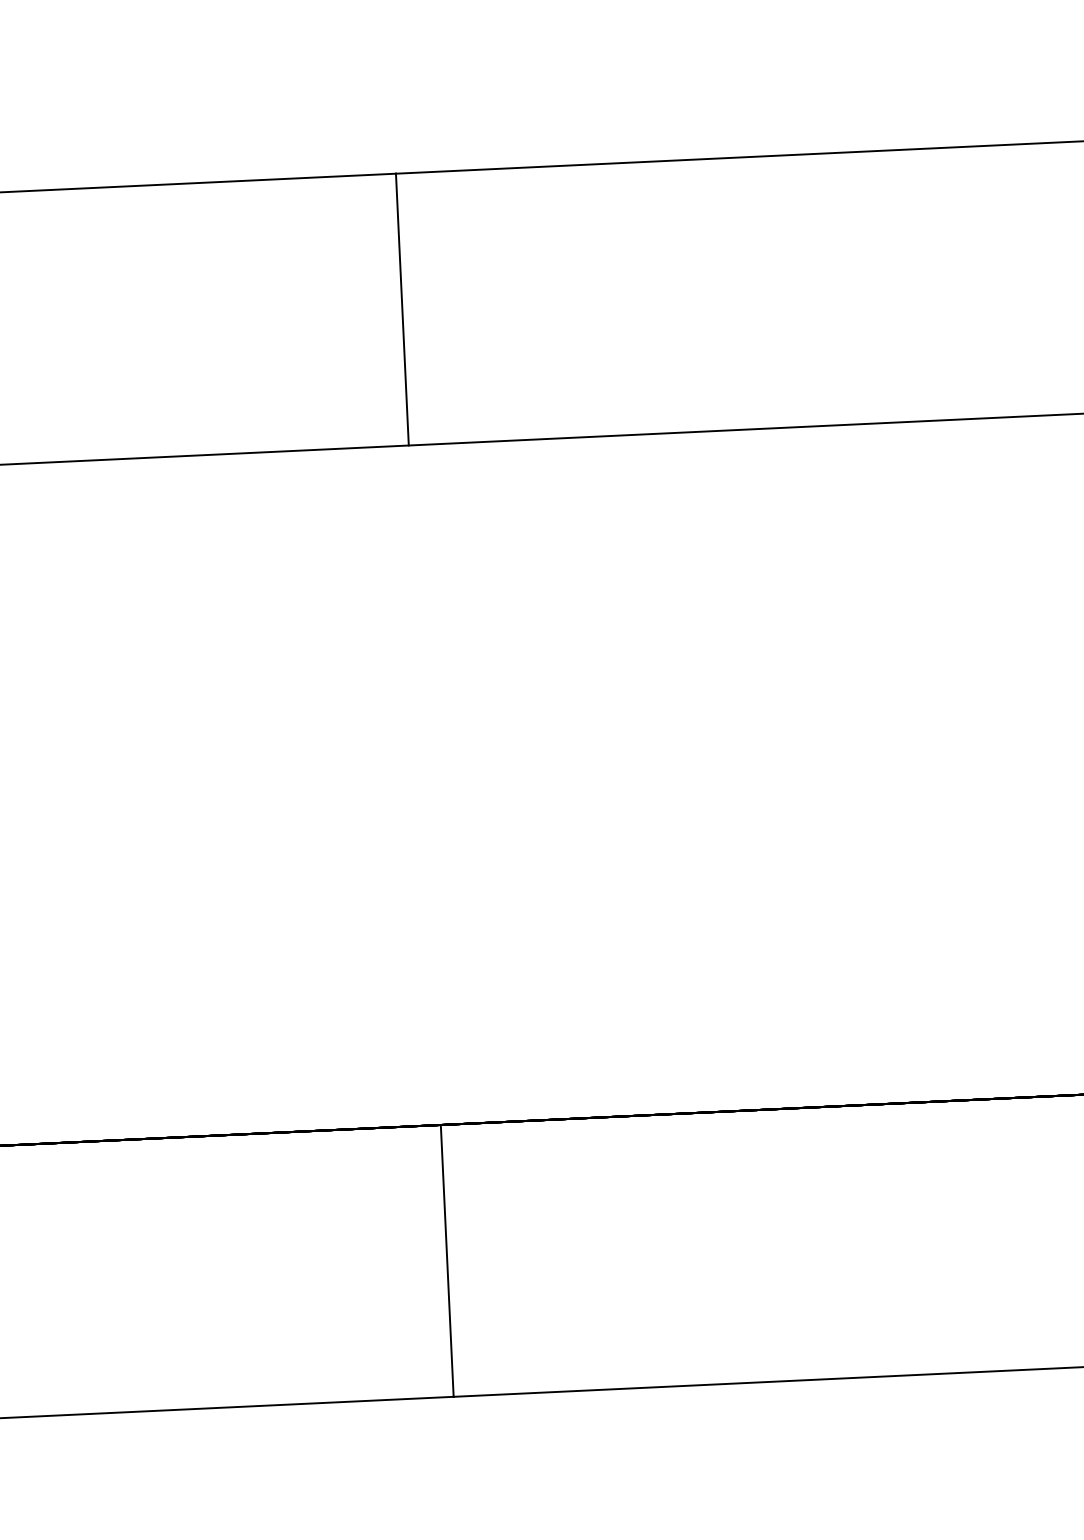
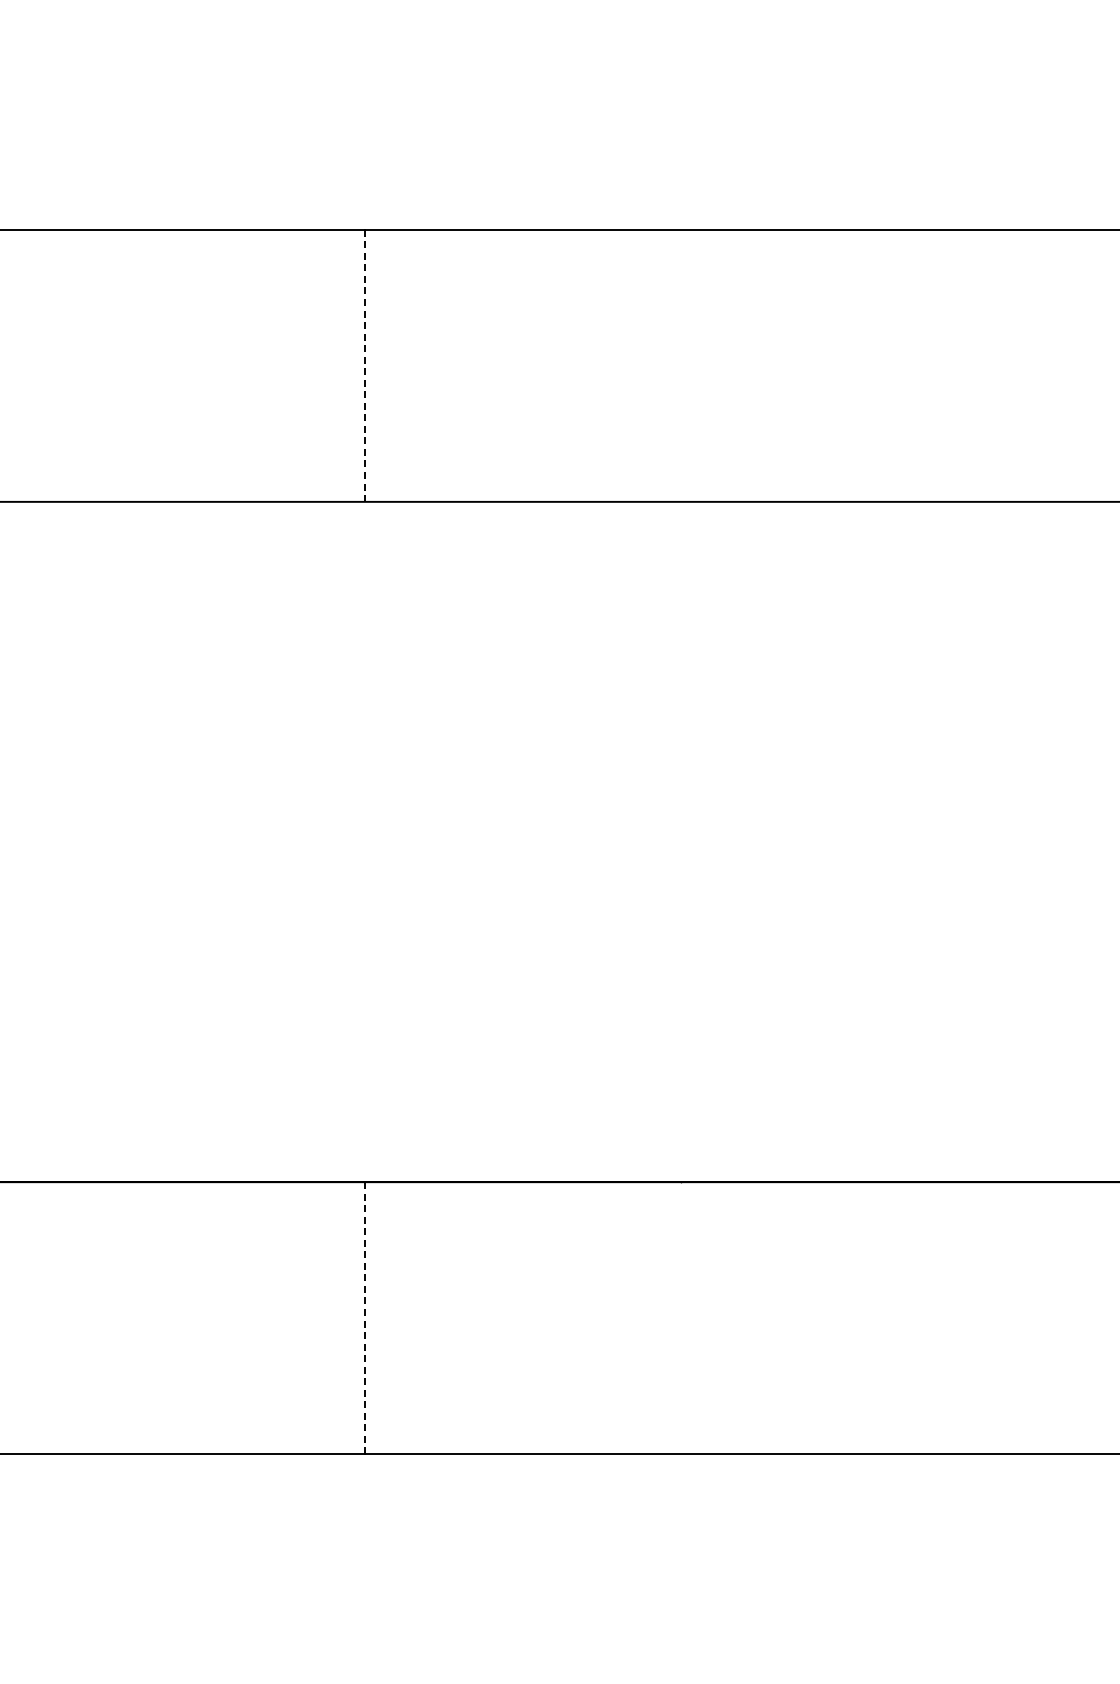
line: (402, 310) -> (364, 366), solid -> dashed
line: (446, 1261) -> (364, 1318), solid -> dashed

